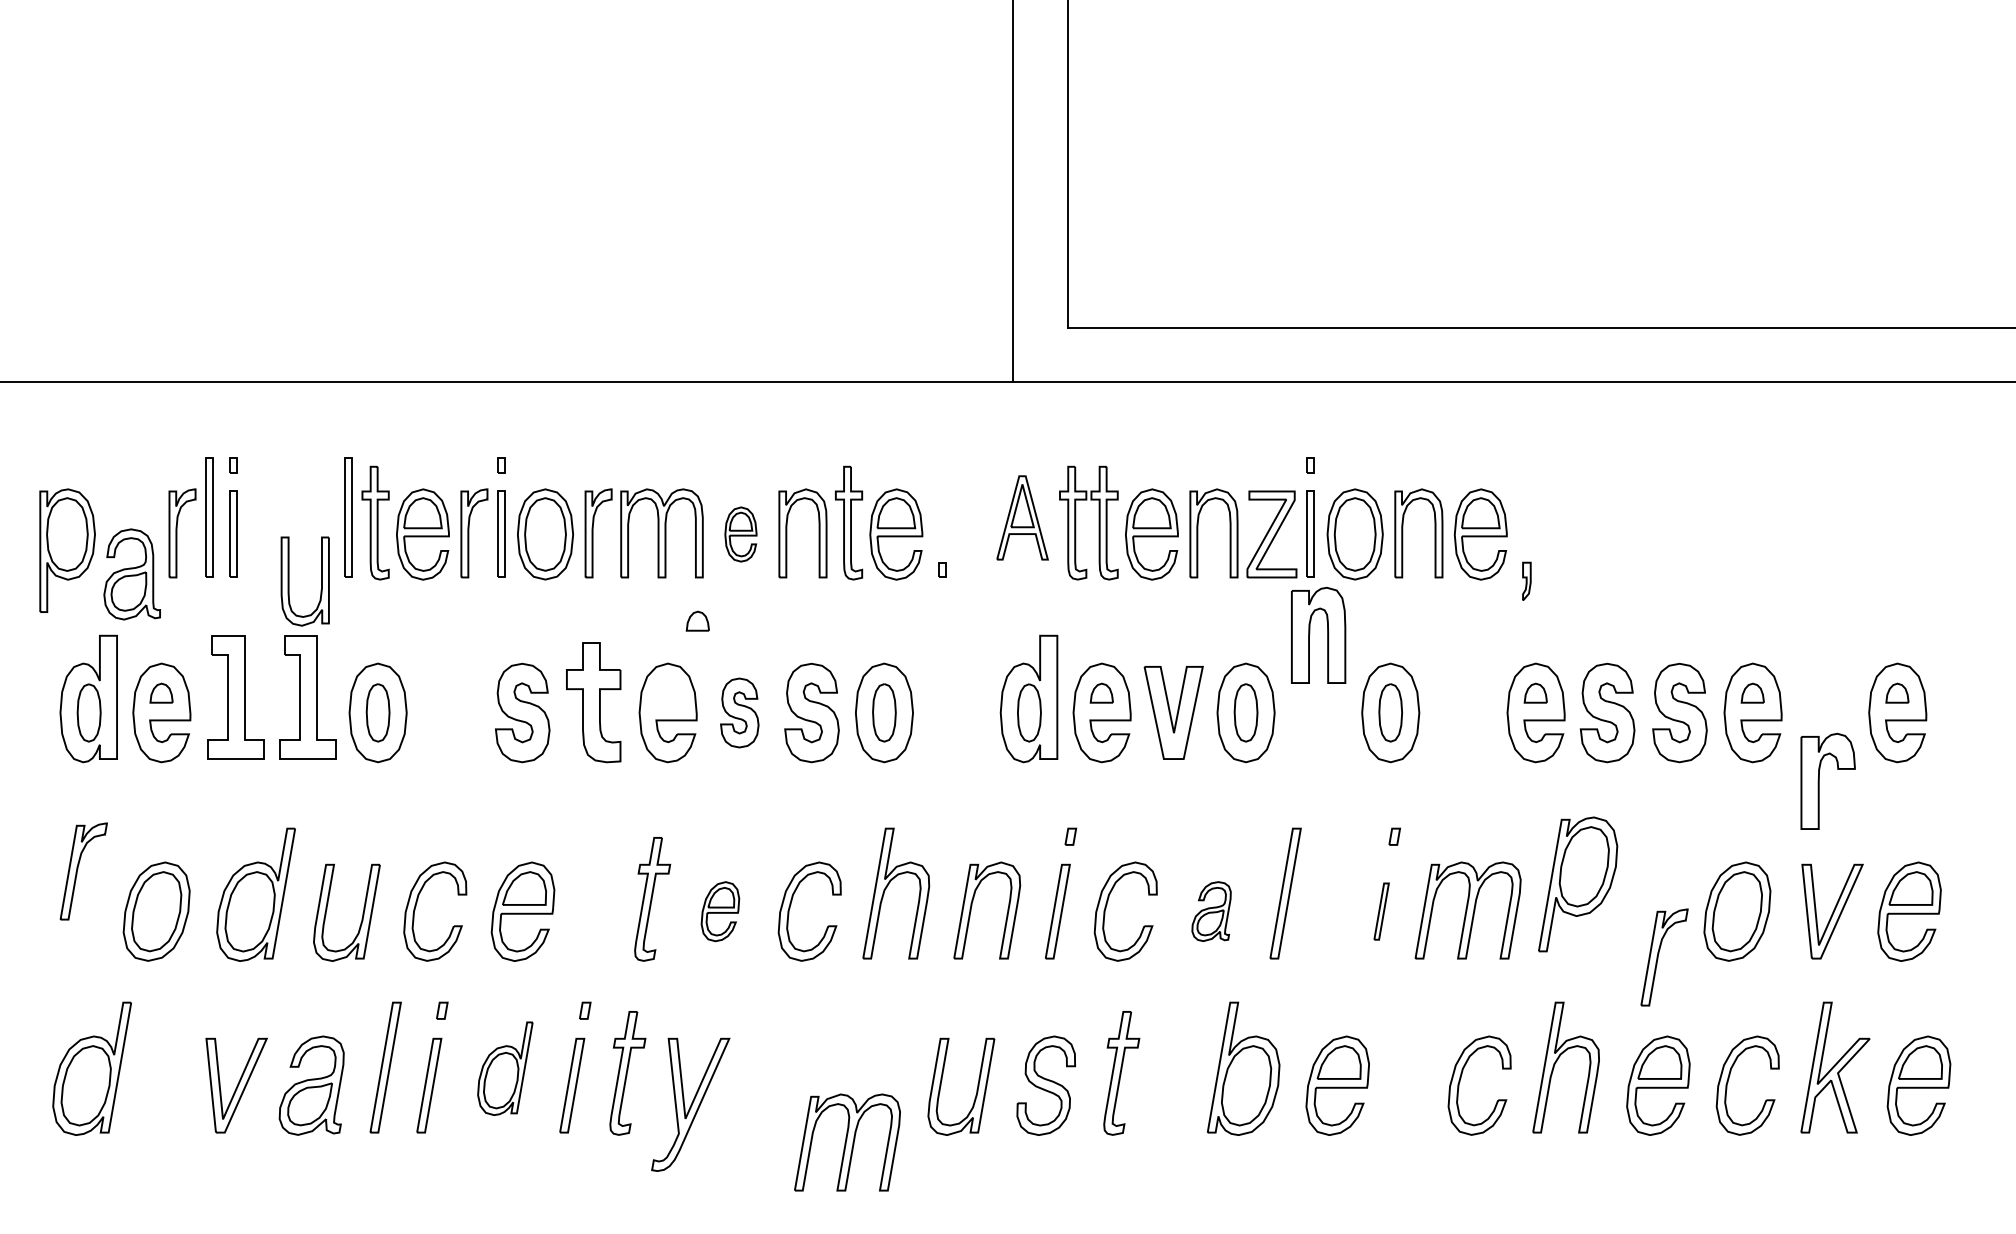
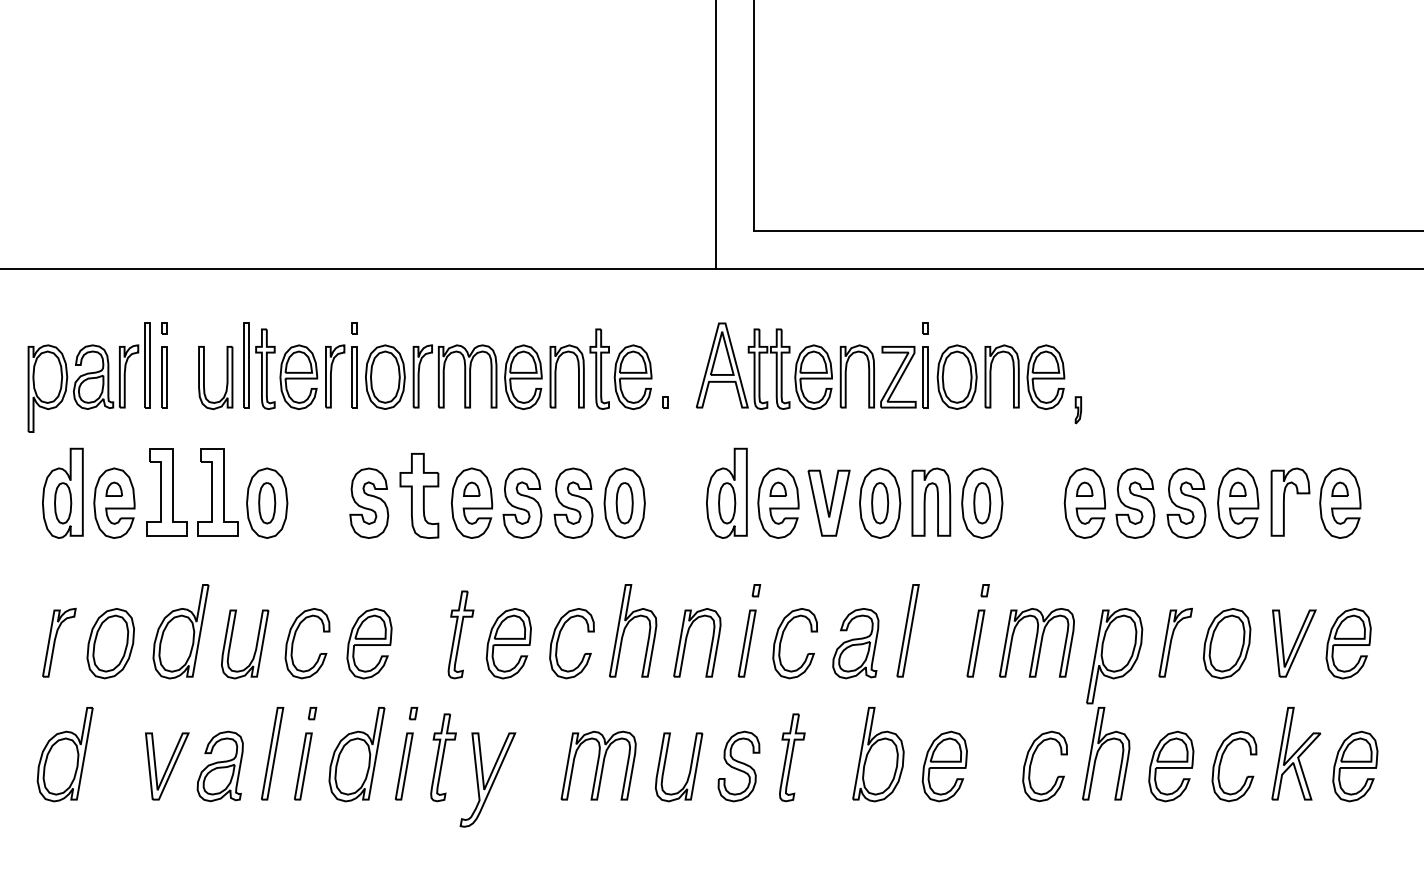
part: (1022, 517) -> (722, 365), size x1.43
part: (740, 534) -> (523, 377), size x1.67
part: (131, 574) -> (93, 377), moved
part: (289, 581) -> (204, 377), moved
part: (697, 620) -> (471, 488), moved
part: (1310, 633) -> (925, 500), moved
part: (739, 712) -> (522, 502), size x1.43
part: (1819, 780) -> (1284, 501), moved
part: (83, 871) -> (59, 642), moved
part: (1578, 884) -> (1114, 656), moved
part: (720, 911) -> (508, 643), size x1.67
part: (1211, 911) -> (855, 643), size x1.67
part: (1381, 911) -> (975, 643), size x1.67
part: (1664, 957) -> (1175, 642), moved
part: (505, 1068) -> (357, 754), size x1.43
part: (847, 1142) -> (598, 765), moved

